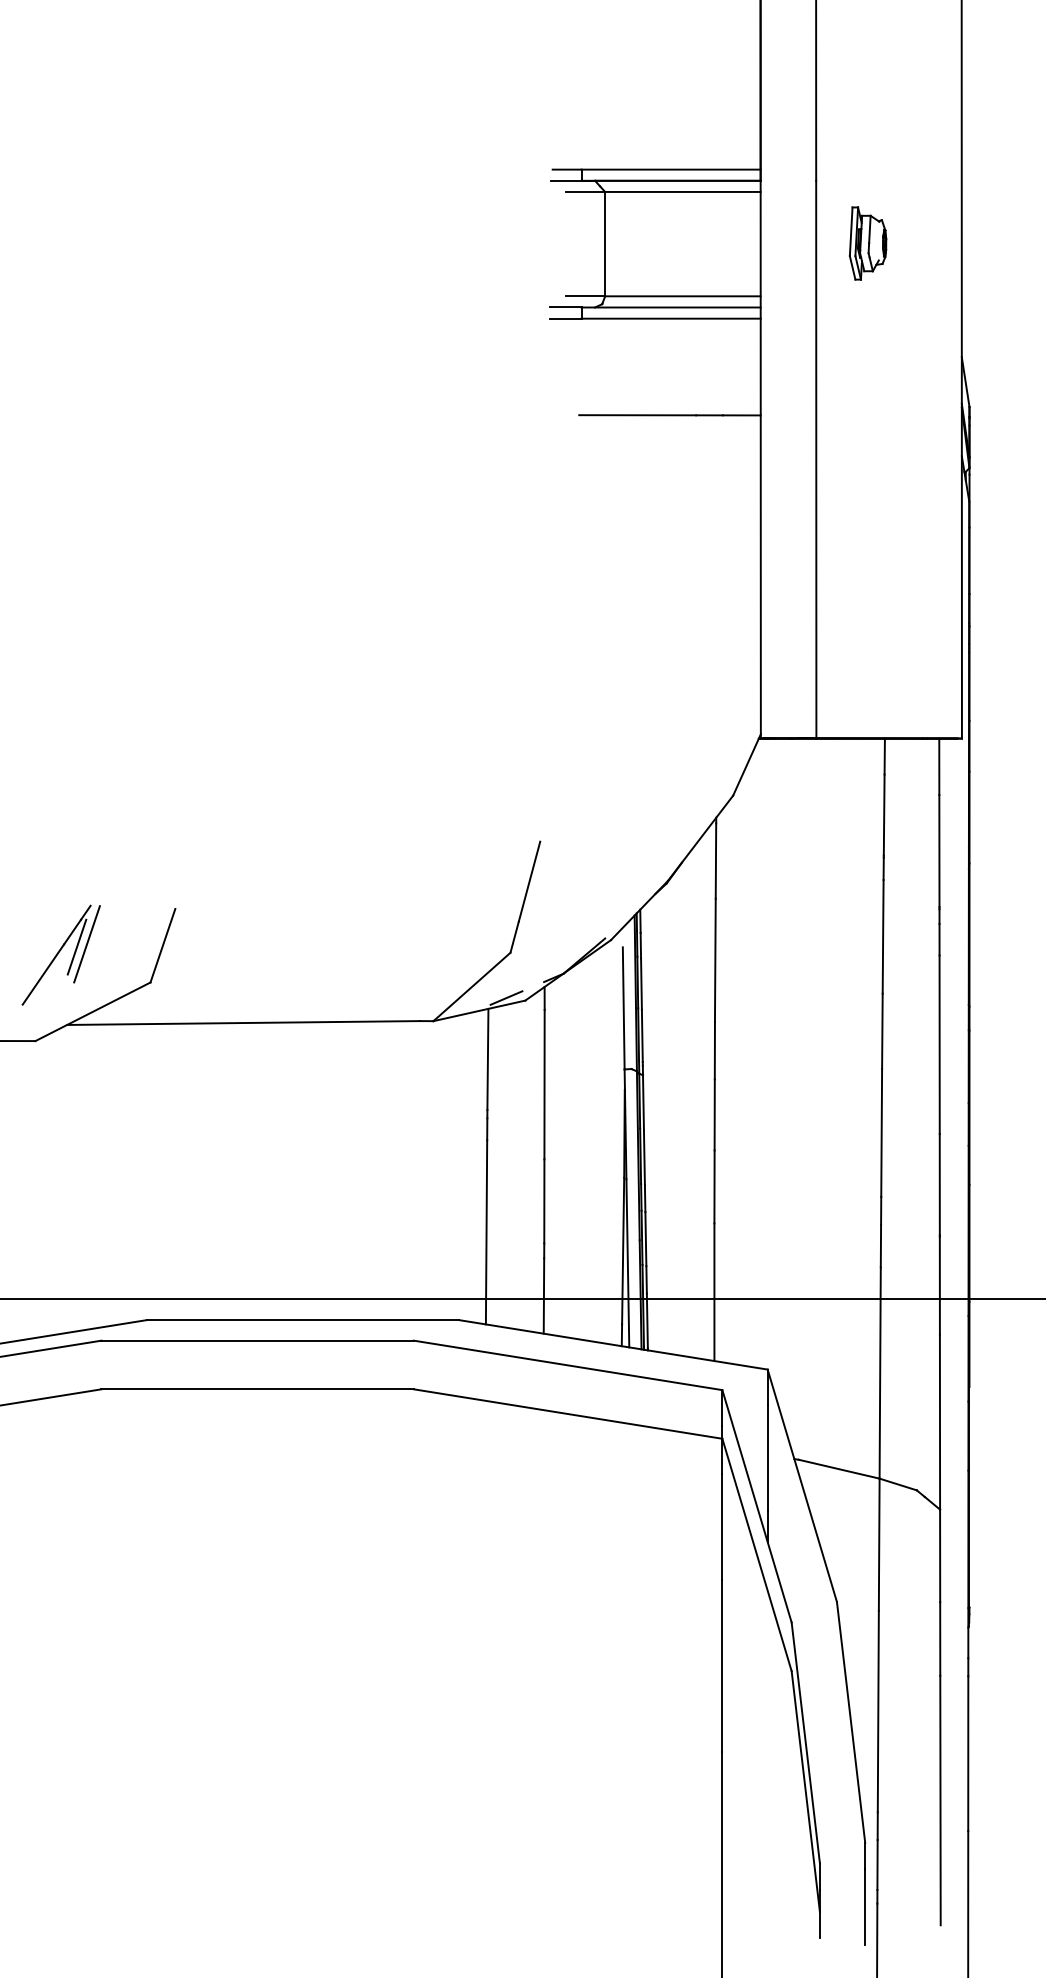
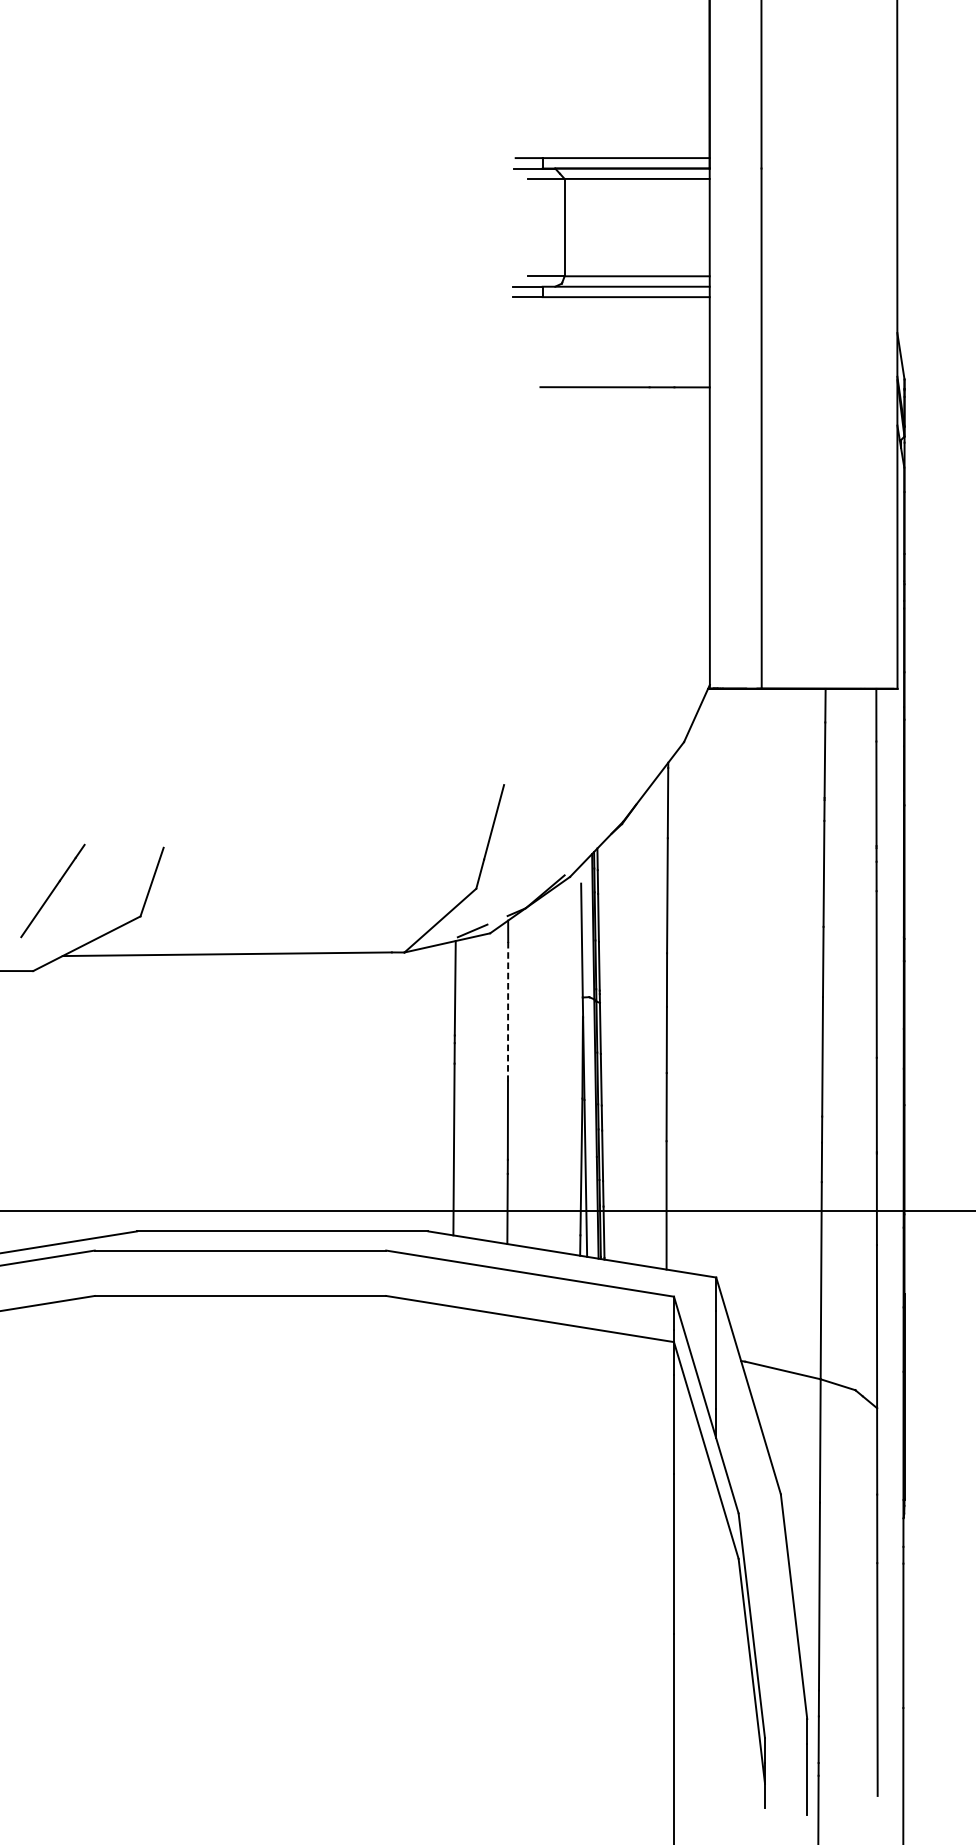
part: (867, 243) -> (809, 227), removed
line: (86, 944) -> (80, 880), removed
line: (76, 946) -> (71, 882), removed
line: (544, 1084) -> (508, 1011), solid -> dashed

